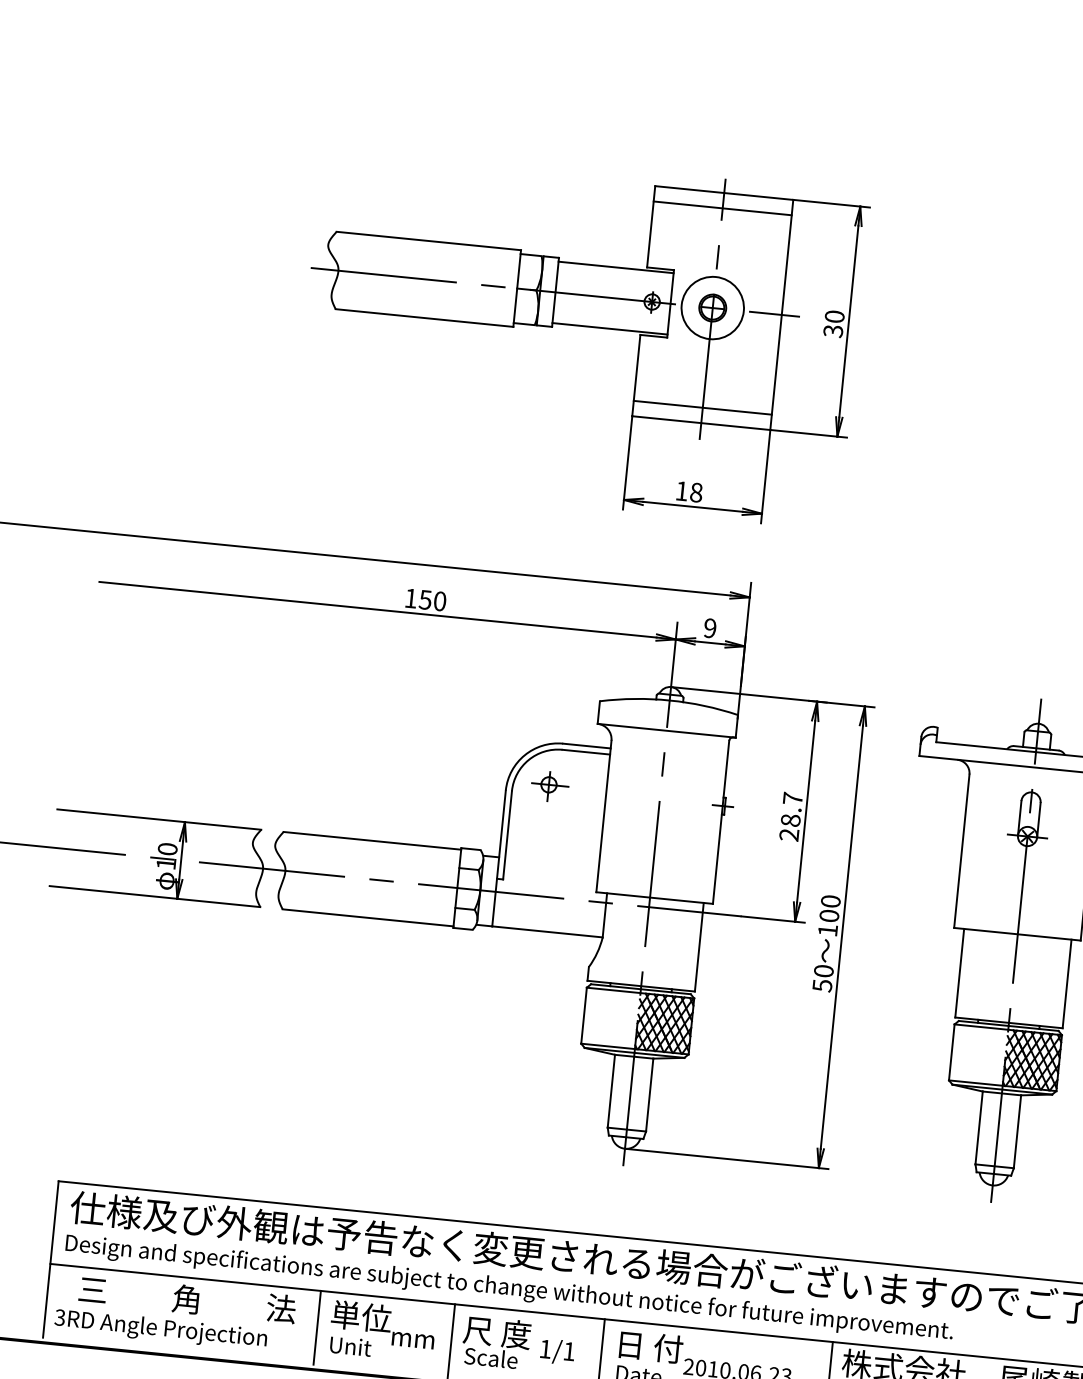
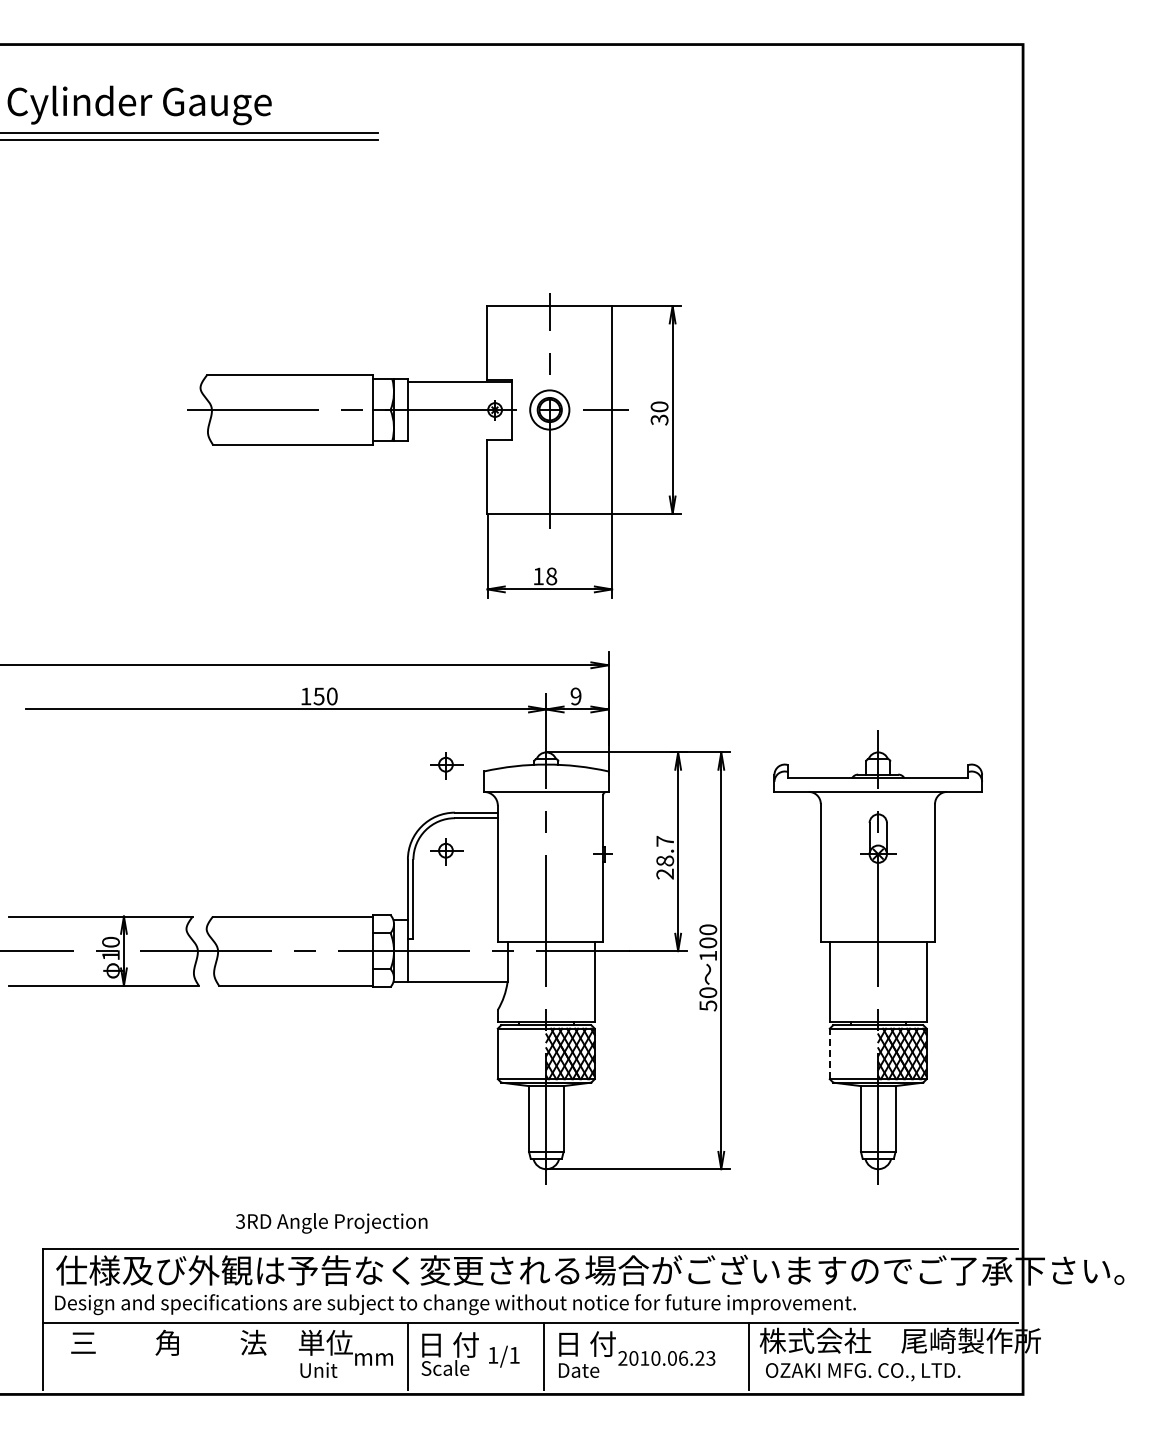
line: (722, 208) -> (549, 320), removed
circle: (712, 307) -> (549, 409), size x0.7
line: (609, 328) -> (459, 437), removed
line: (702, 408) -> (549, 500), removed
part: (559, 690) -> (446, 765), added
line: (951, 1051) -> (829, 1053), solid -> dashed
line: (317, 1327) -> (287, 1356), removed
text: (160, 1329) -> (331, 1223), moved
text: (497, 1332) -> (448, 1344), 尺 度 -> 日 付

